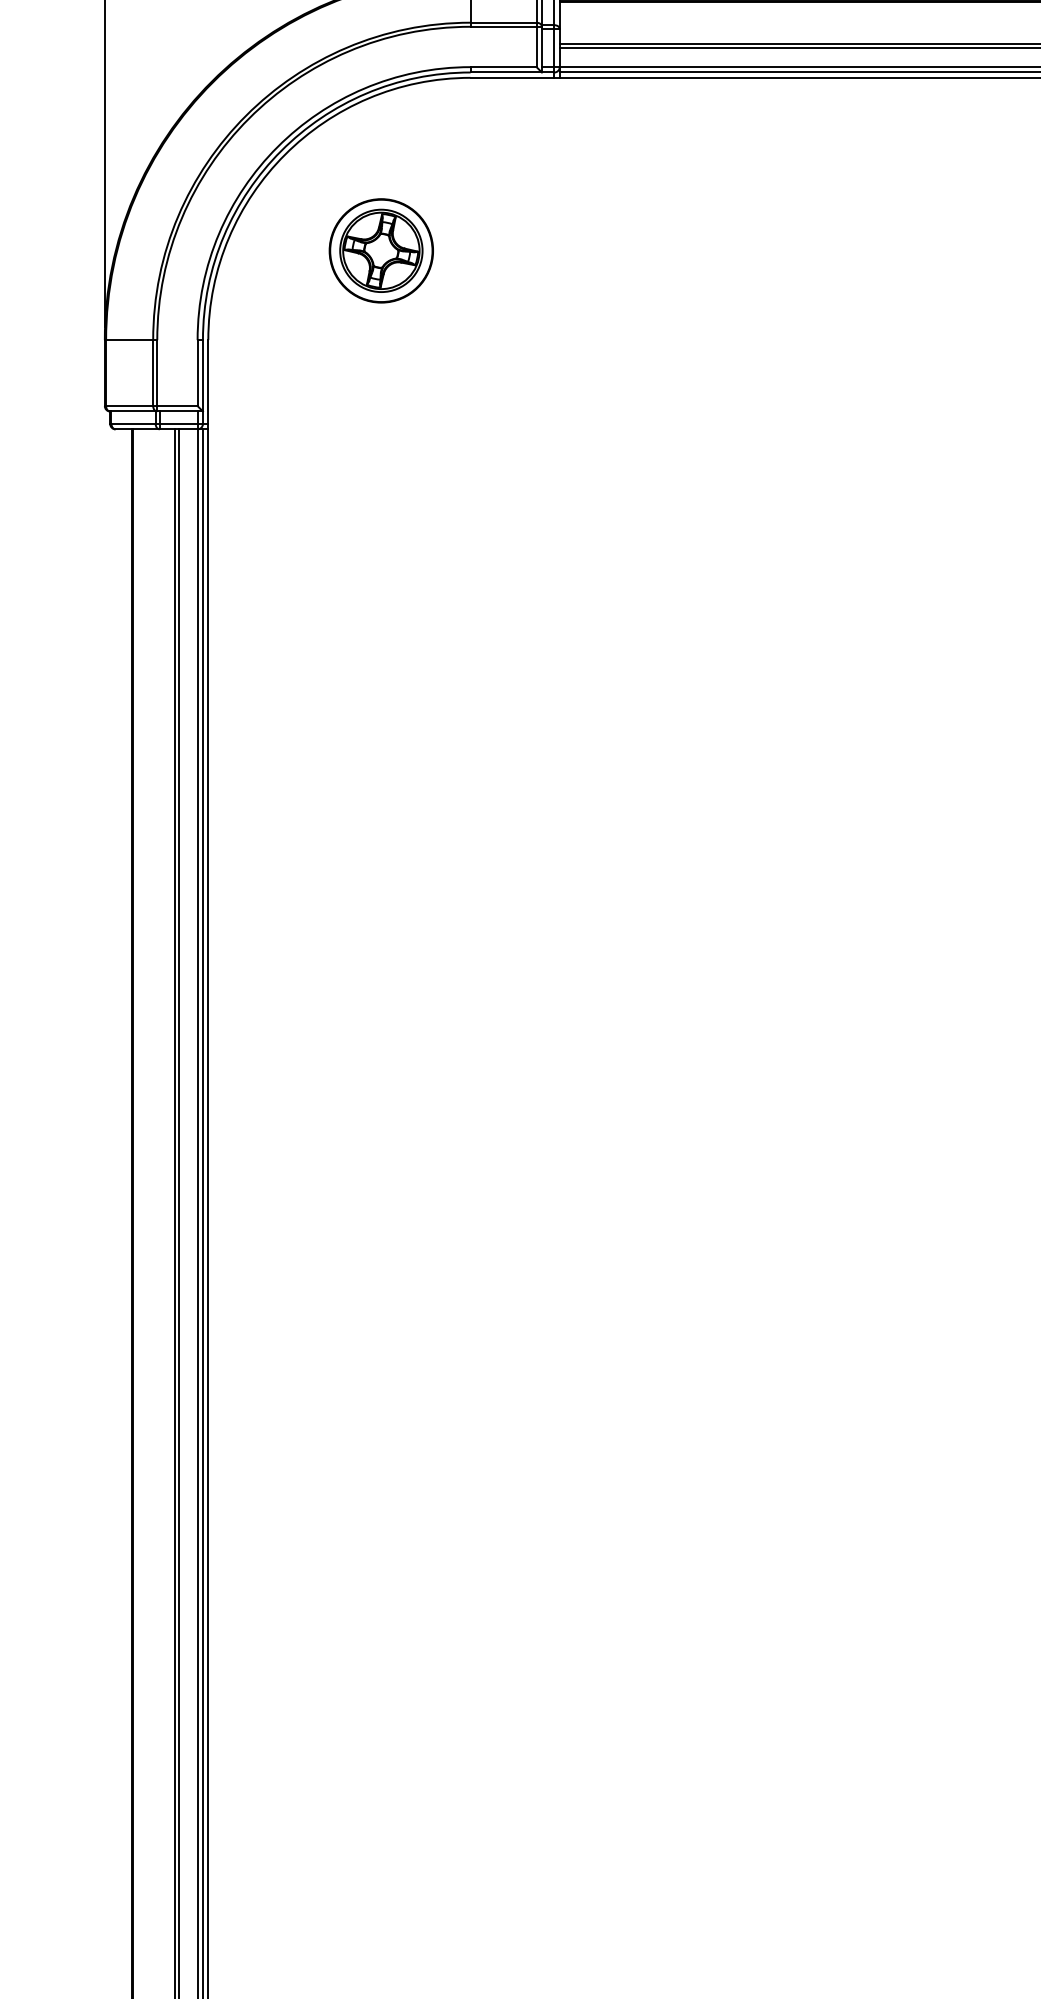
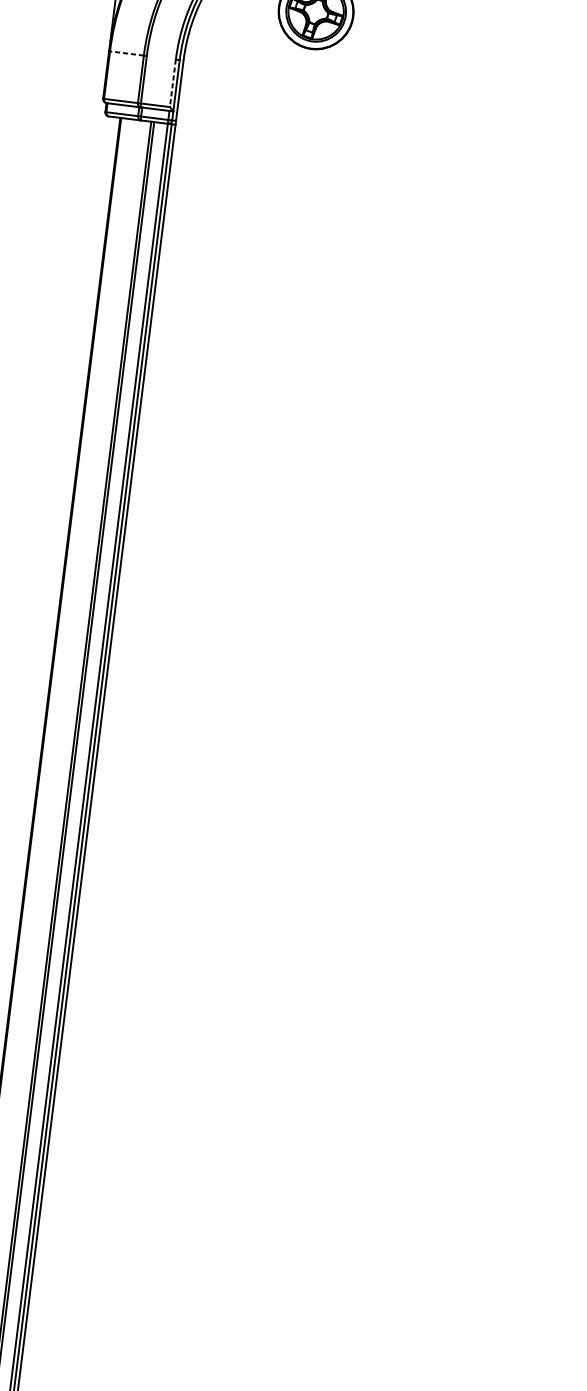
line: (129, 340) -> (126, 53), solid -> dashed
line: (197, 373) -> (172, 83), solid -> dashed

